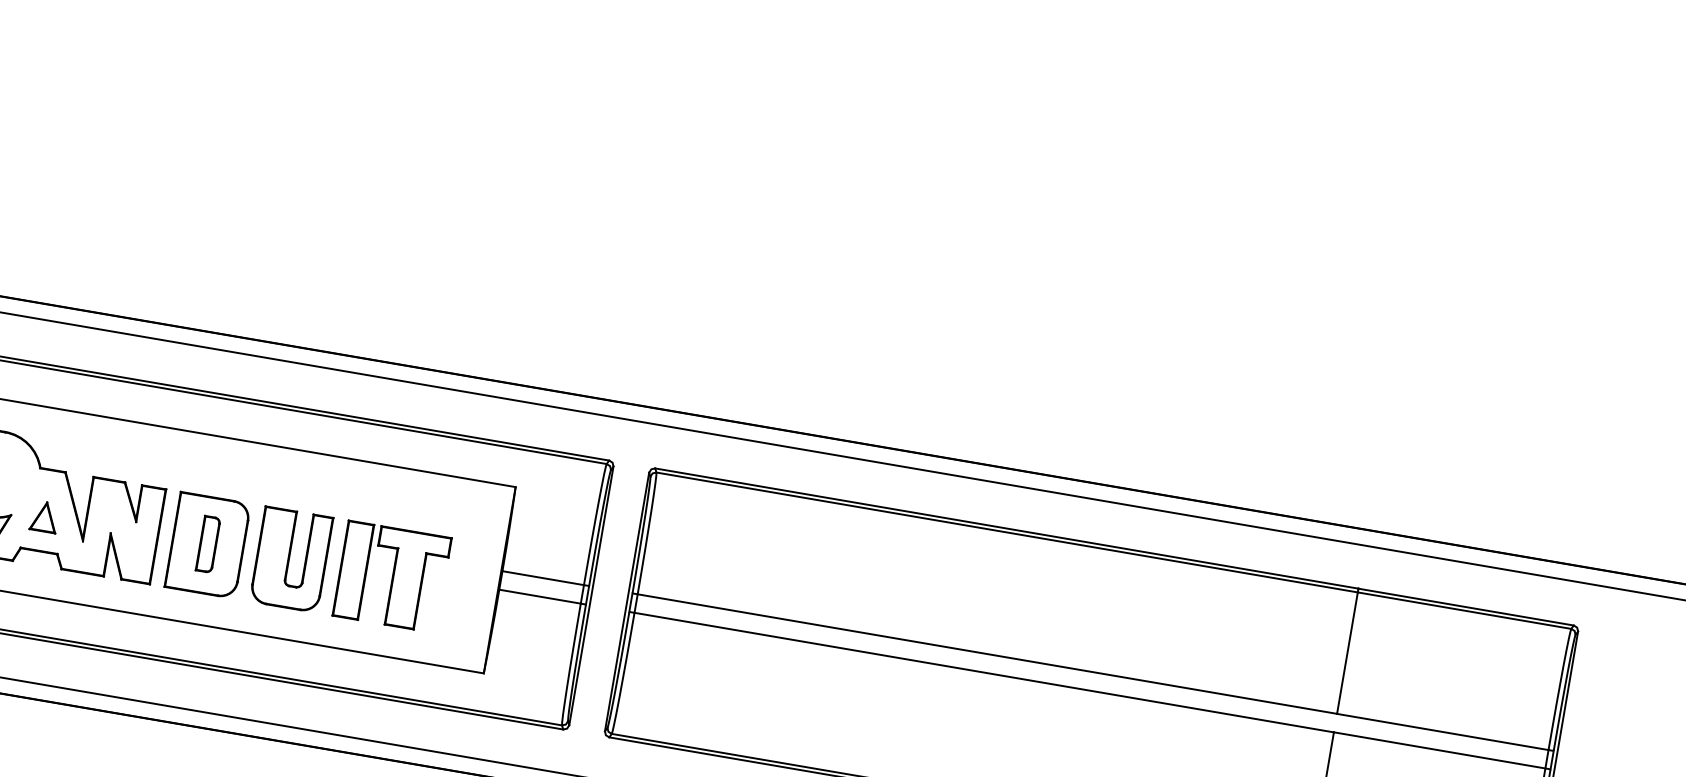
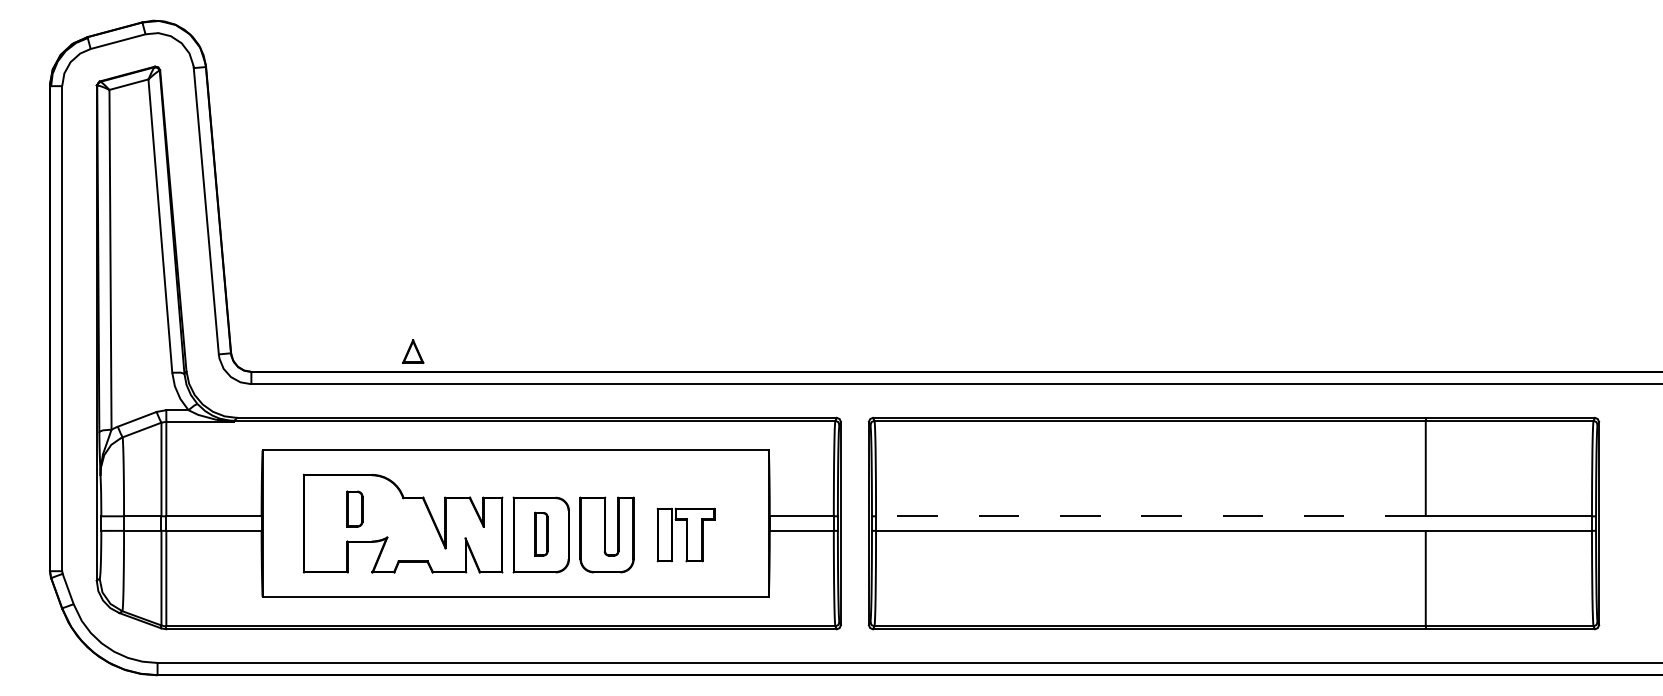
part: (45, 516) -> (413, 351), moved
part: (391, 576) -> (685, 534), size x0.7
line: (986, 654) -> (1150, 516), solid -> dashed

